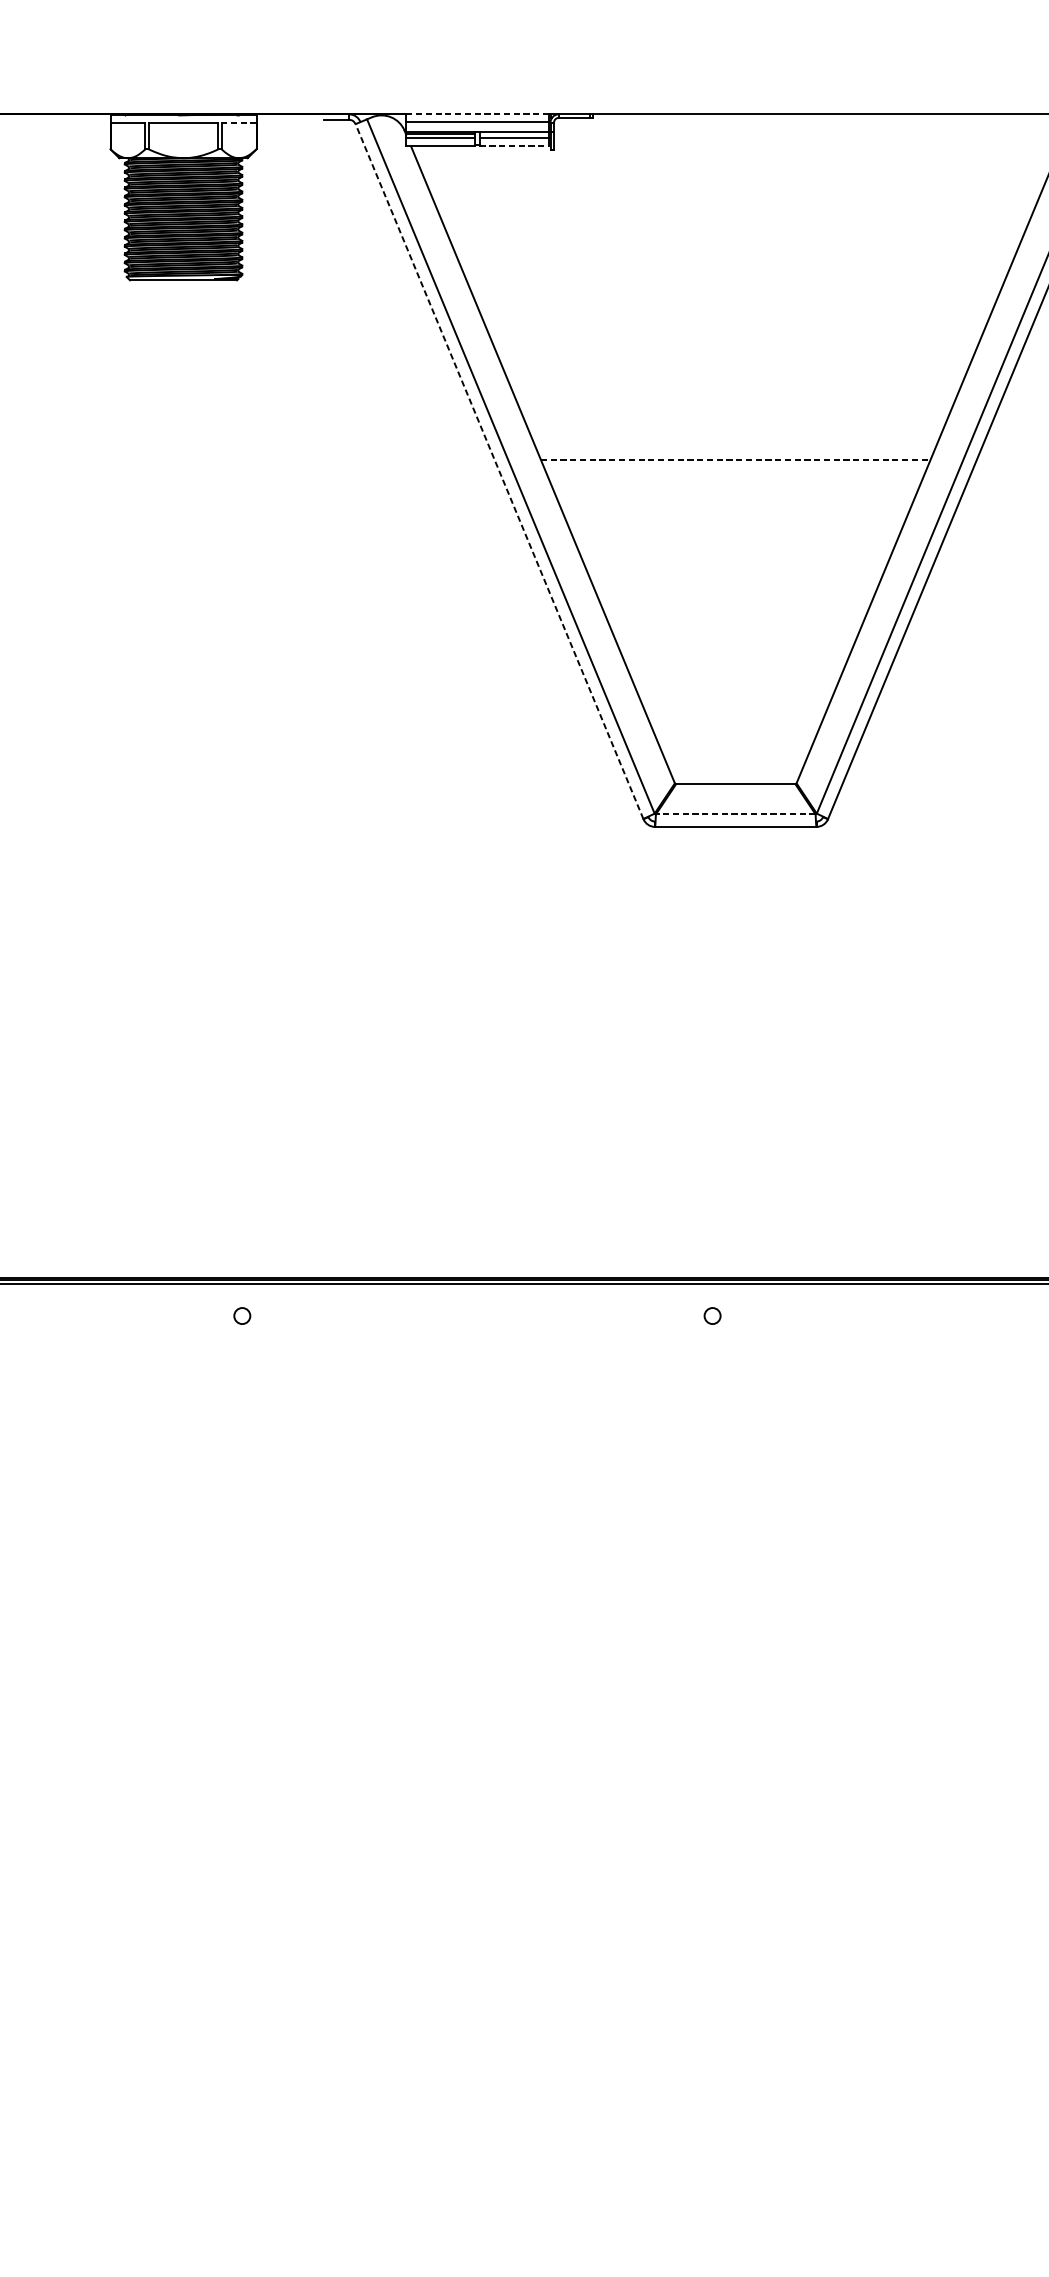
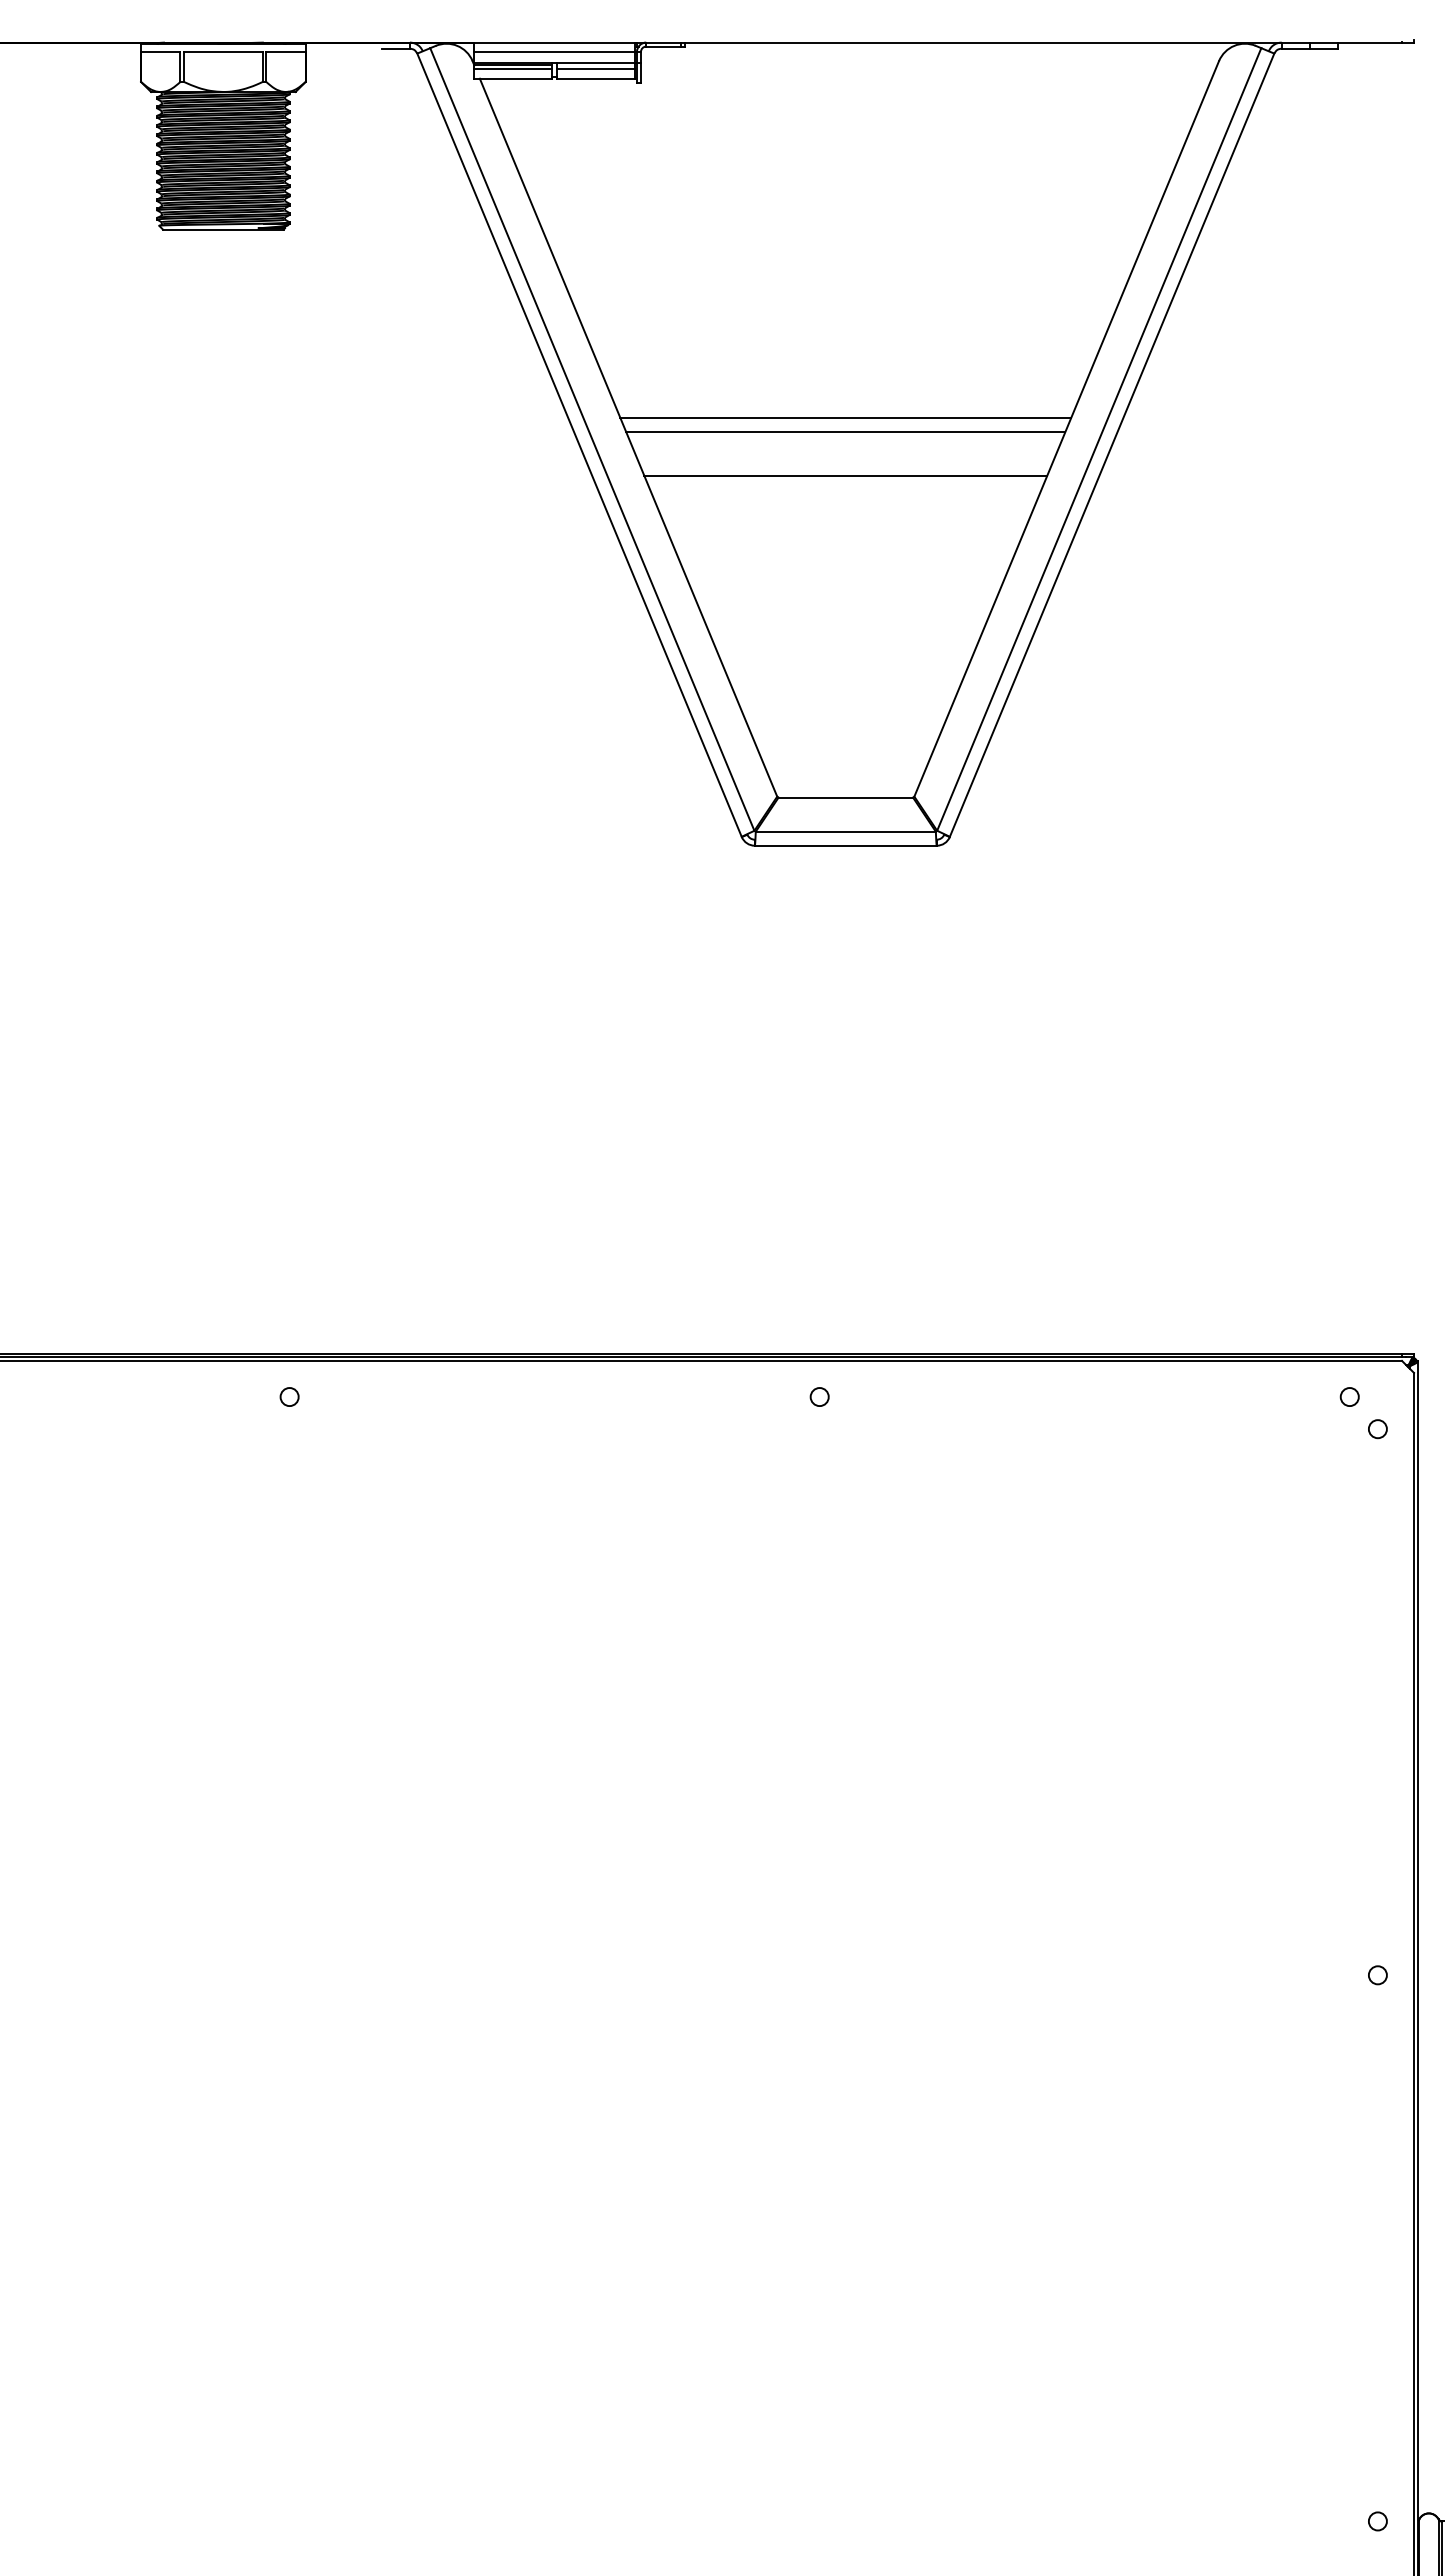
line: (478, 114) -> (555, 42), dashed -> solid
line: (238, 122) -> (285, 51), dashed -> solid
line: (514, 146) -> (596, 78), dashed -> solid
line: (735, 446) -> (845, 417), added
line: (735, 460) -> (845, 432), dashed -> solid
line: (499, 470) -> (579, 444), dashed -> solid
line: (735, 498) -> (845, 475), added
line: (735, 814) -> (845, 831), dashed -> solid

